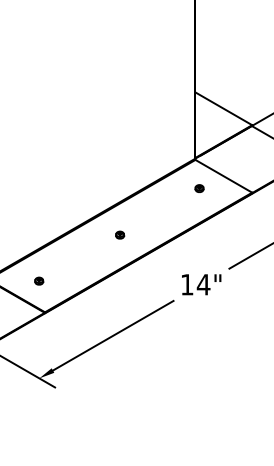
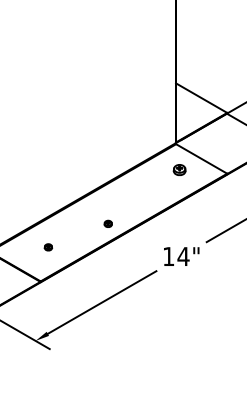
part: (199, 188) -> (179, 169), size x1.6
part: (119, 234) -> (107, 223), moved
part: (39, 281) -> (48, 247), moved

